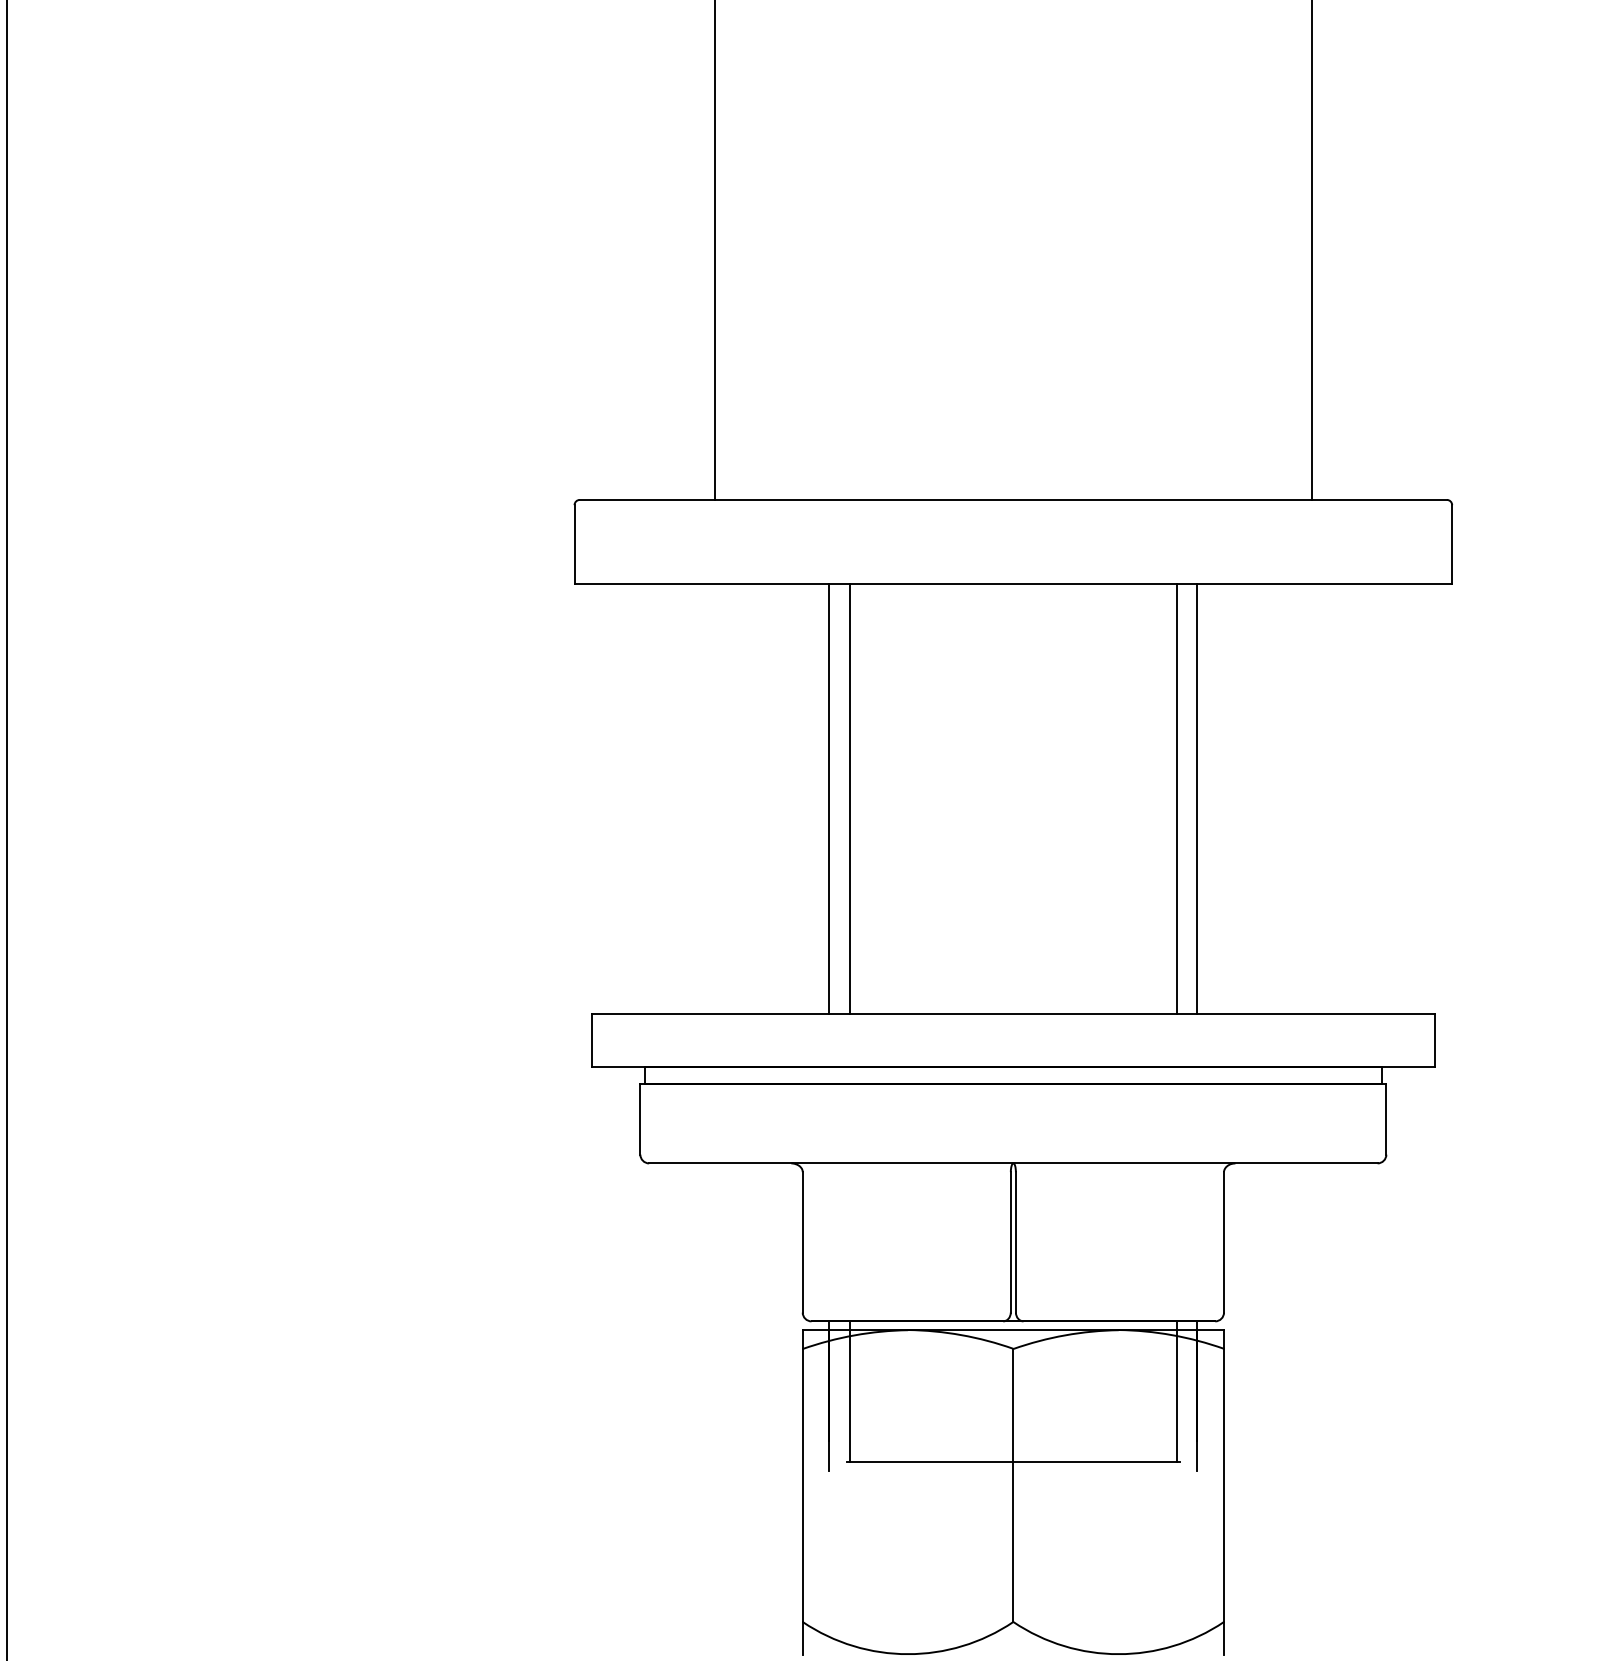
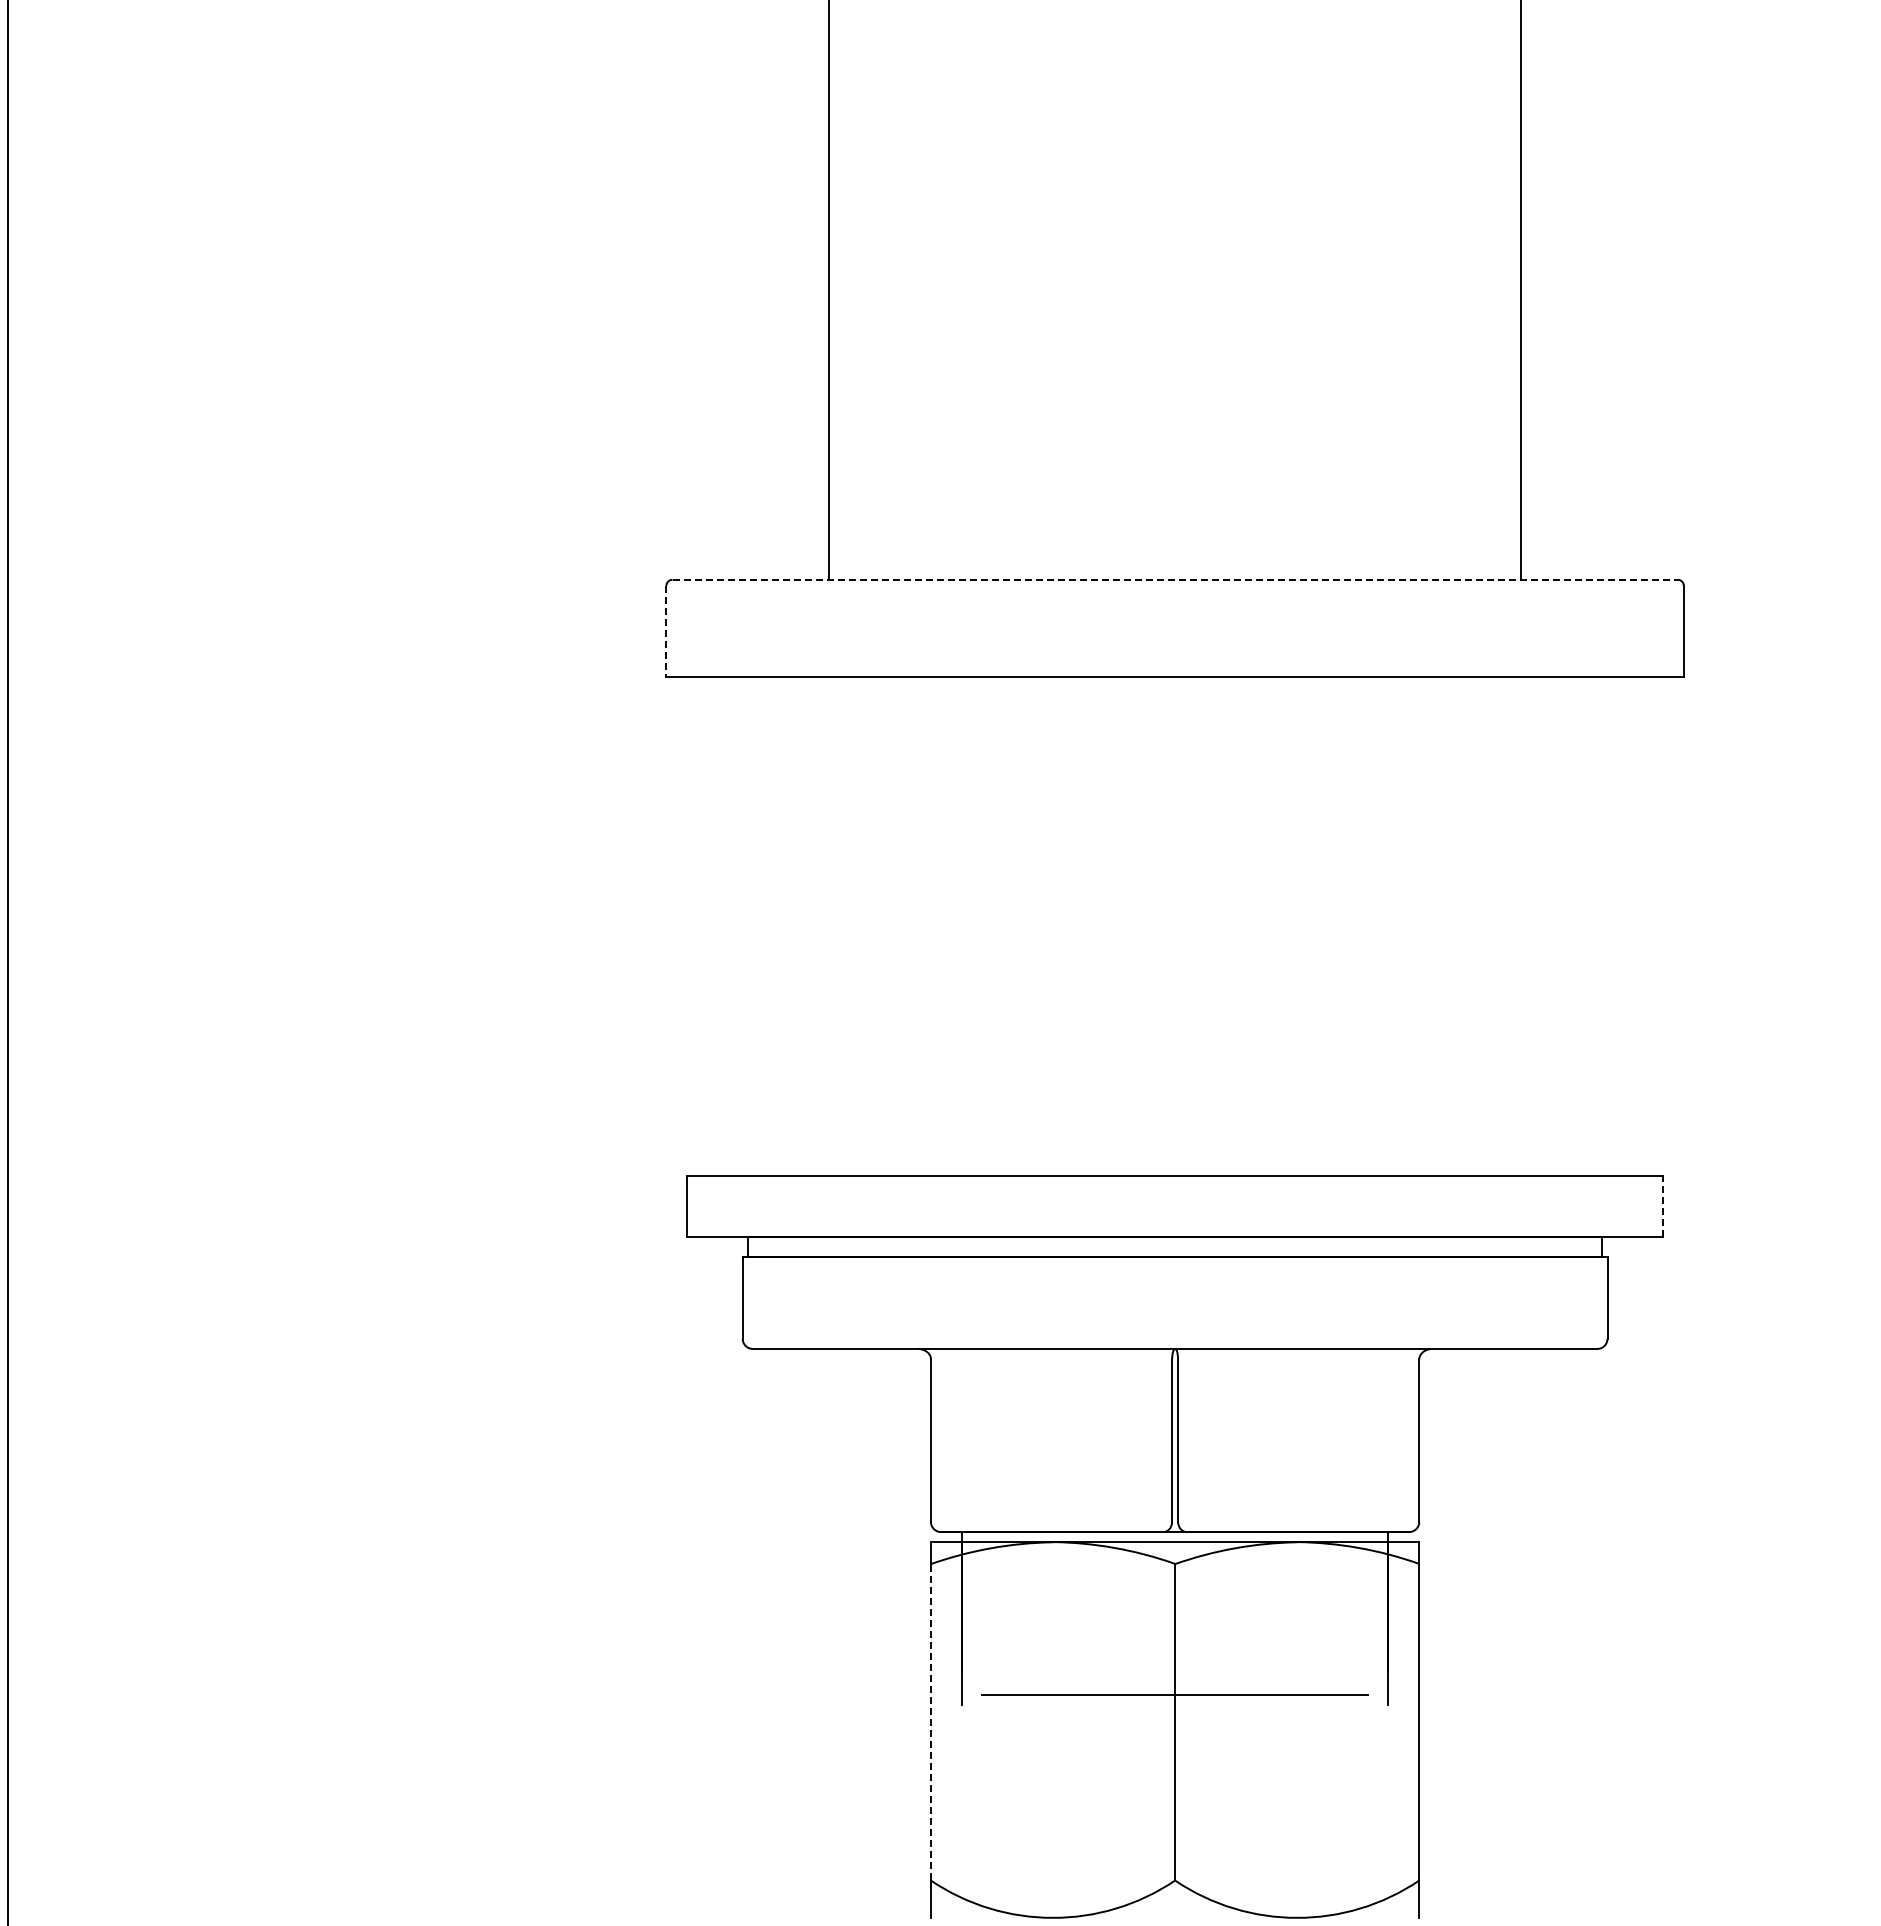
line: (1013, 499) -> (1175, 579), solid -> dashed
line: (574, 544) -> (666, 631), solid -> dashed
line: (829, 799) -> (961, 926), removed
line: (849, 799) -> (985, 926), removed
line: (1176, 799) -> (1364, 926), removed
line: (1197, 799) -> (1388, 926), removed
line: (1434, 1040) -> (1663, 1206), solid -> dashed
line: (849, 1391) -> (985, 1613), removed
line: (1176, 1391) -> (1364, 1613), removed
line: (802, 1484) -> (930, 1721), solid -> dashed

